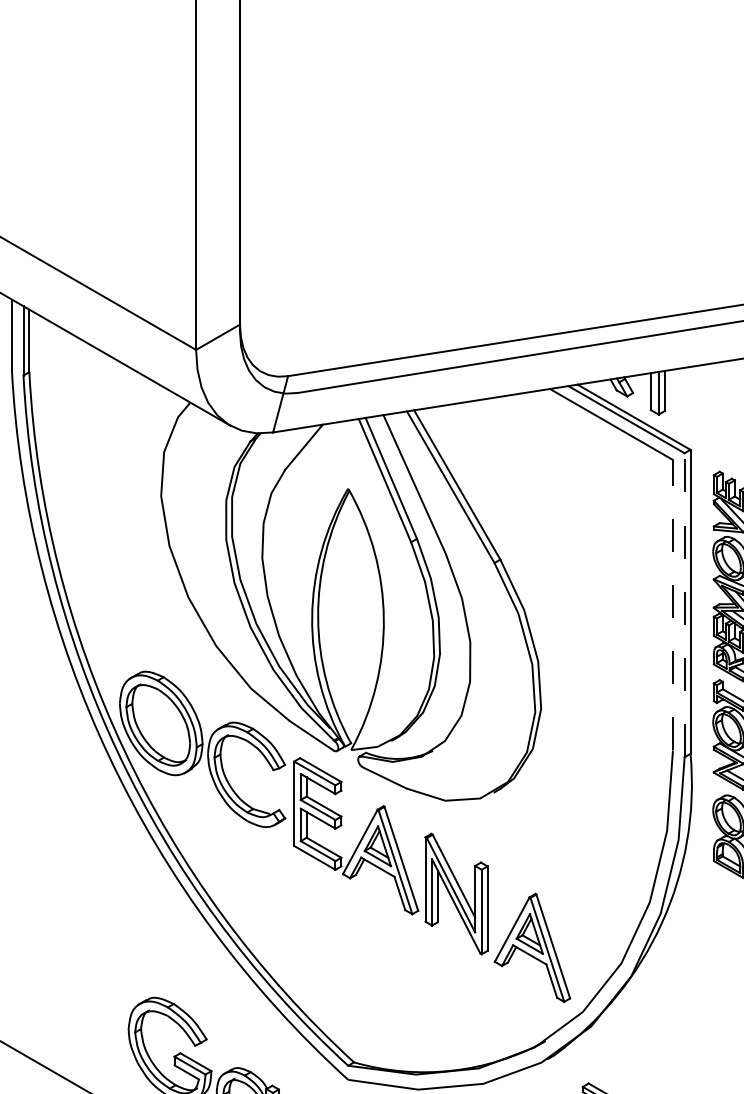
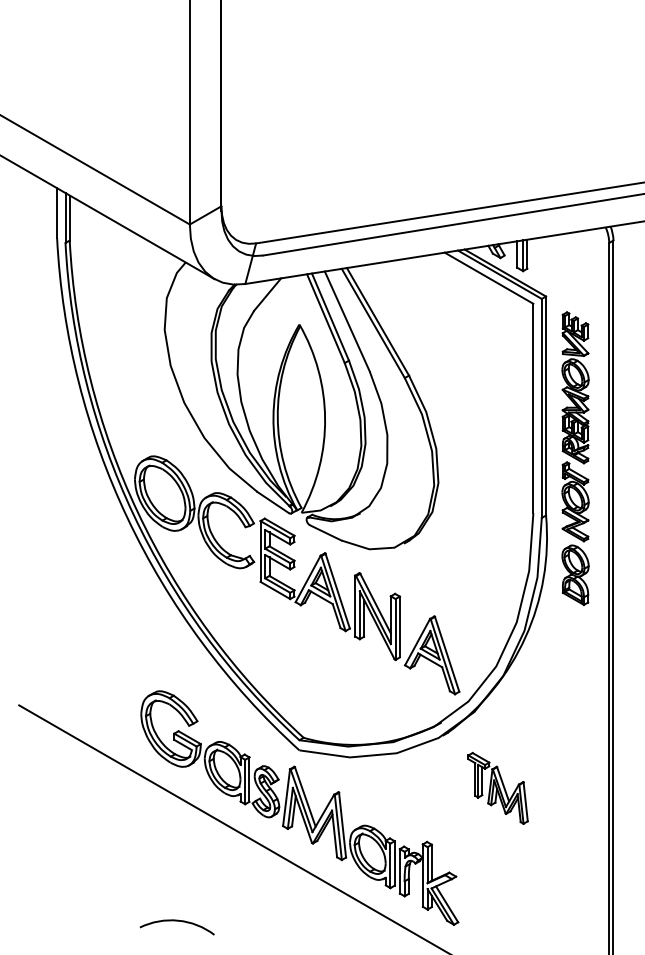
line: (673, 605) -> (533, 408), dashed -> solid
line: (684, 605) -> (541, 408), dashed -> solid

